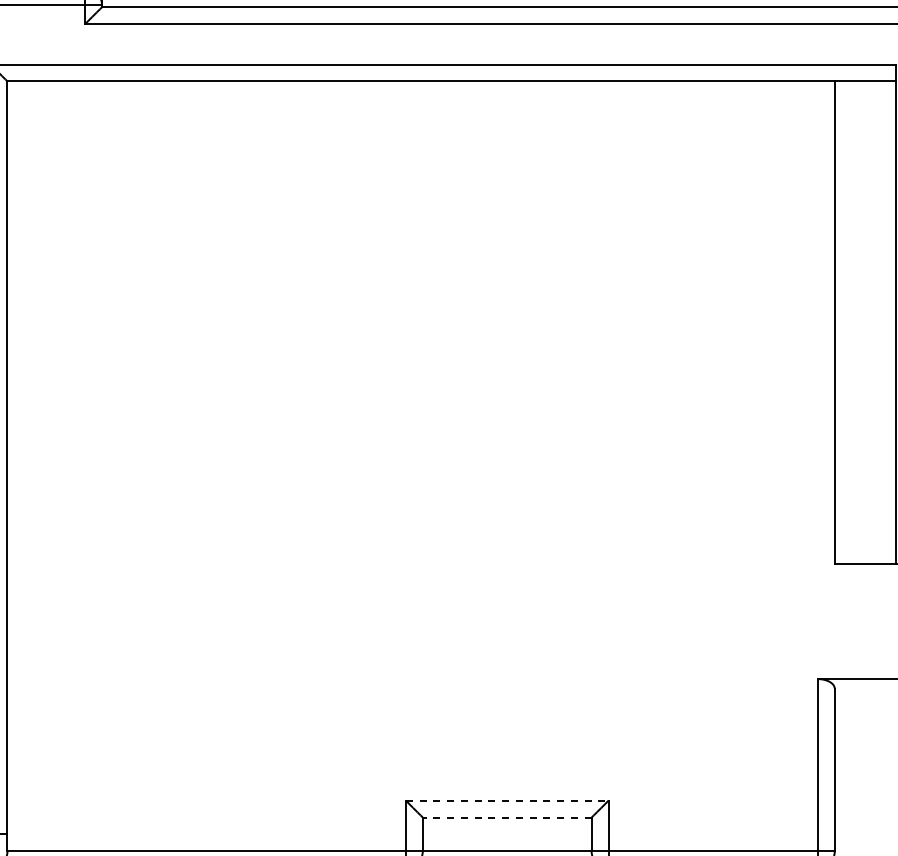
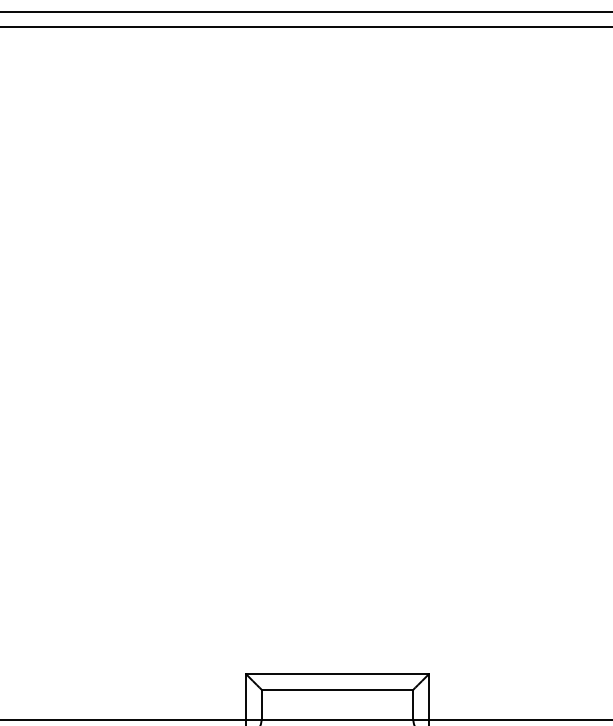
line: (507, 800) -> (337, 674), dashed -> solid
line: (506, 817) -> (336, 689), dashed -> solid

